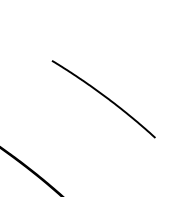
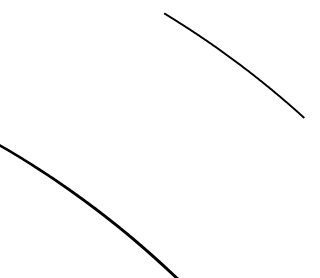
curve: (105, 97) -> (236, 63), moved

